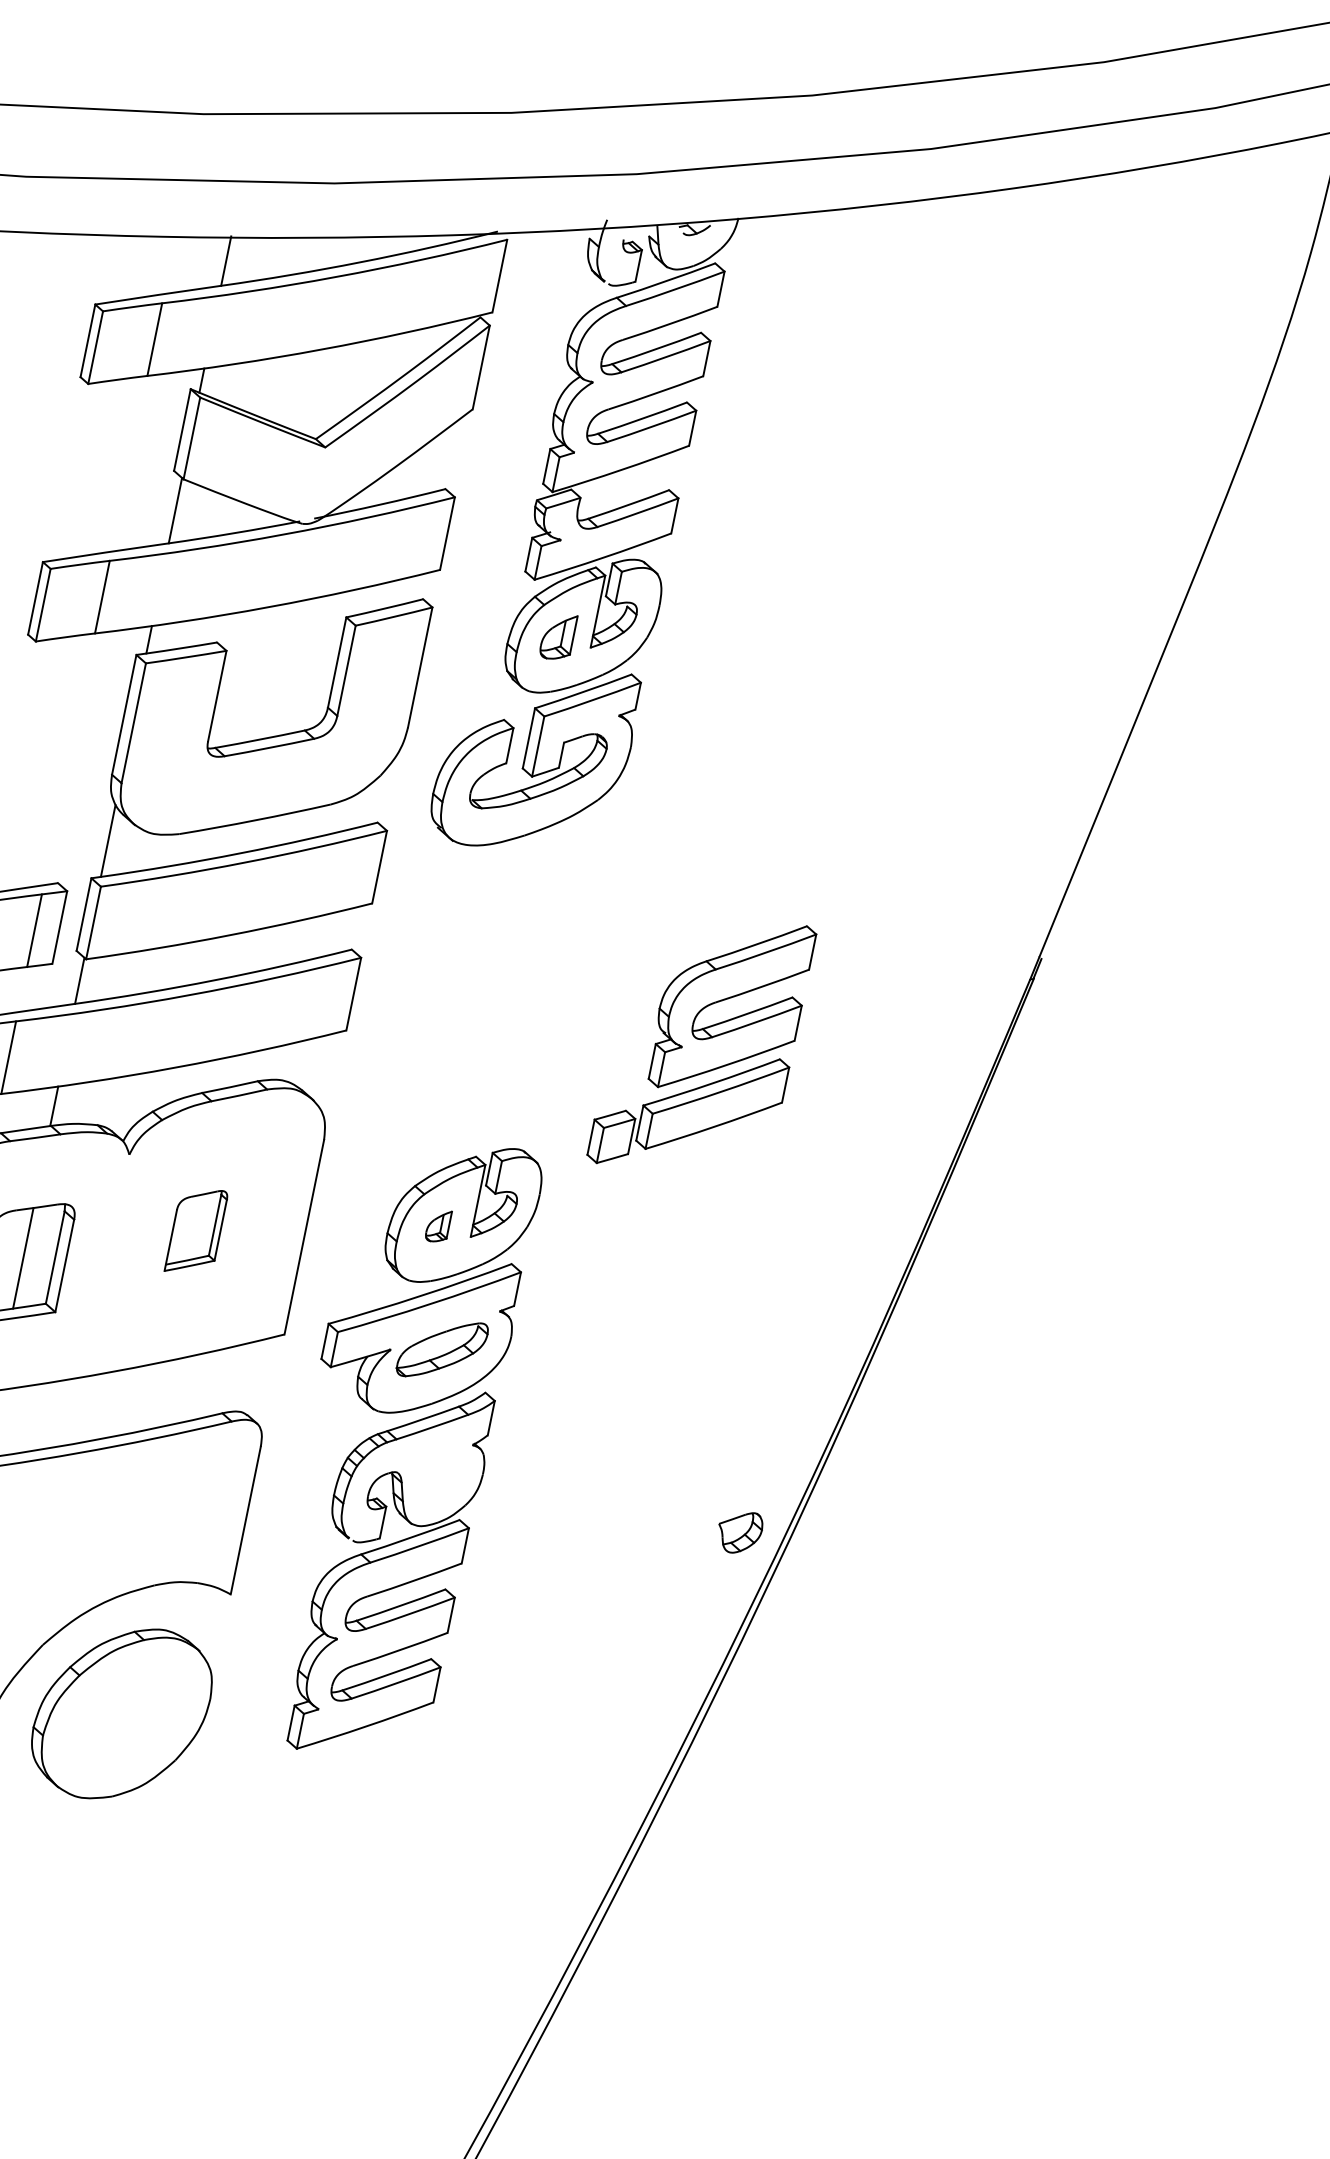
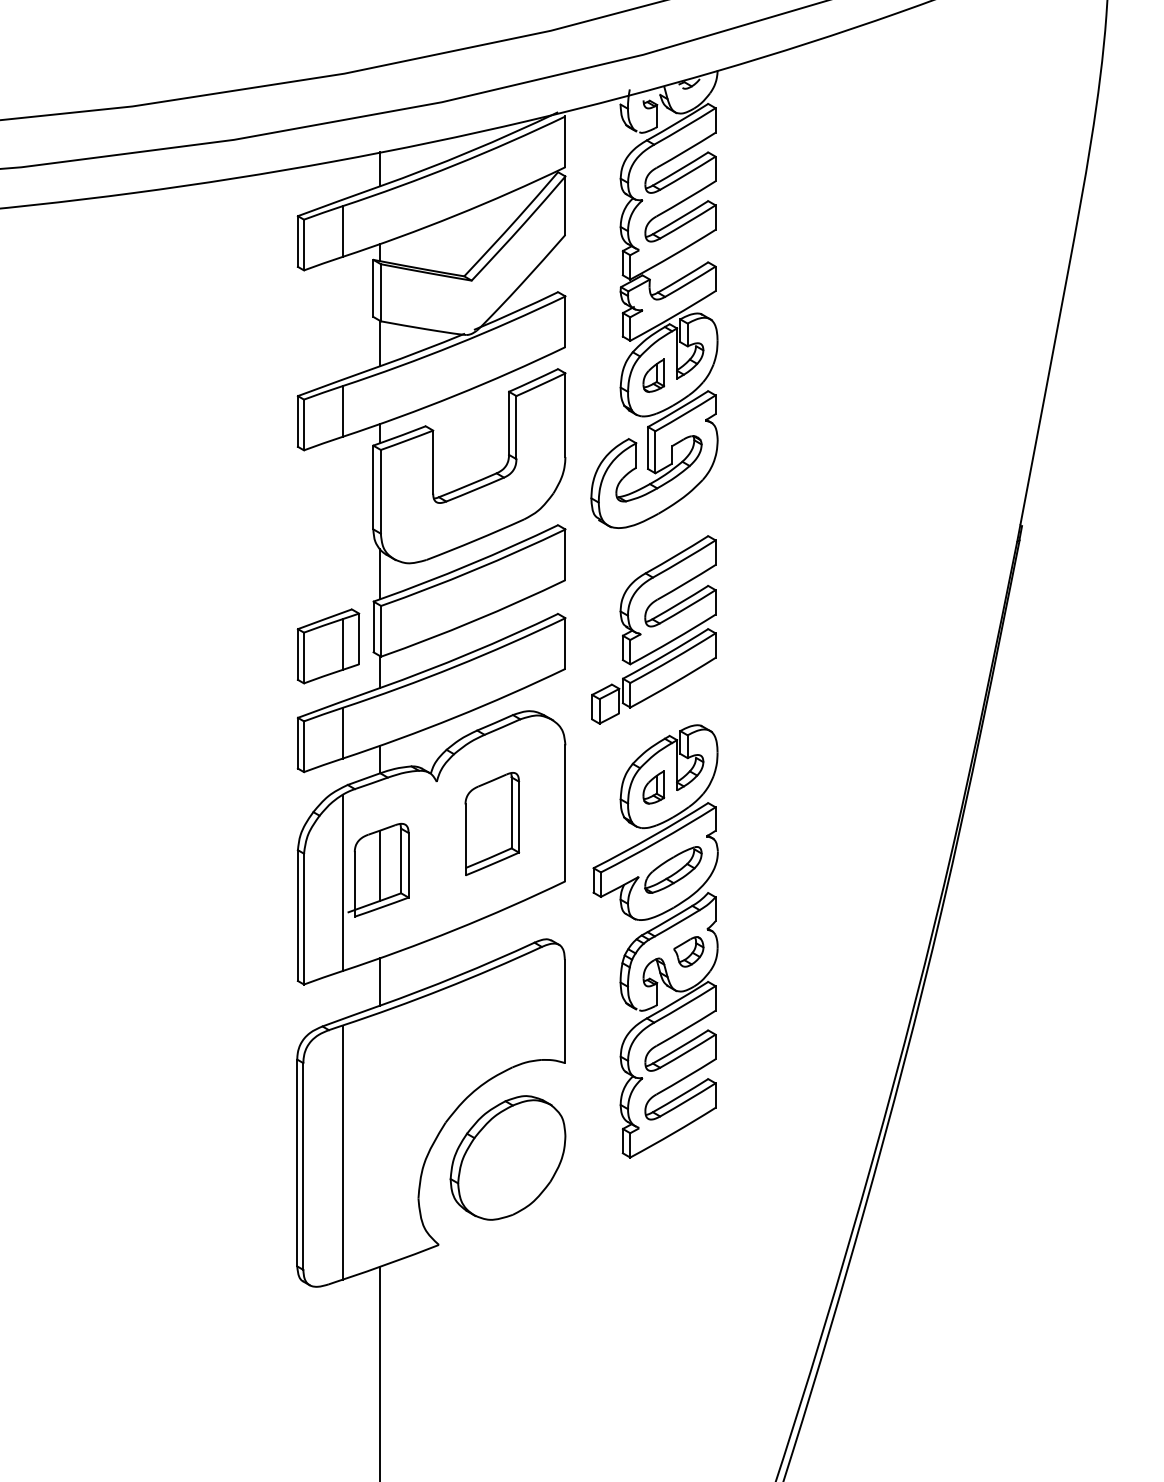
part: (701, 1043) -> (653, 629), moved
part: (437, 1225) -> (653, 787), size x1.43
part: (196, 1231) -> (492, 824), size x1.67
part: (739, 1531) -> (688, 951), moved

